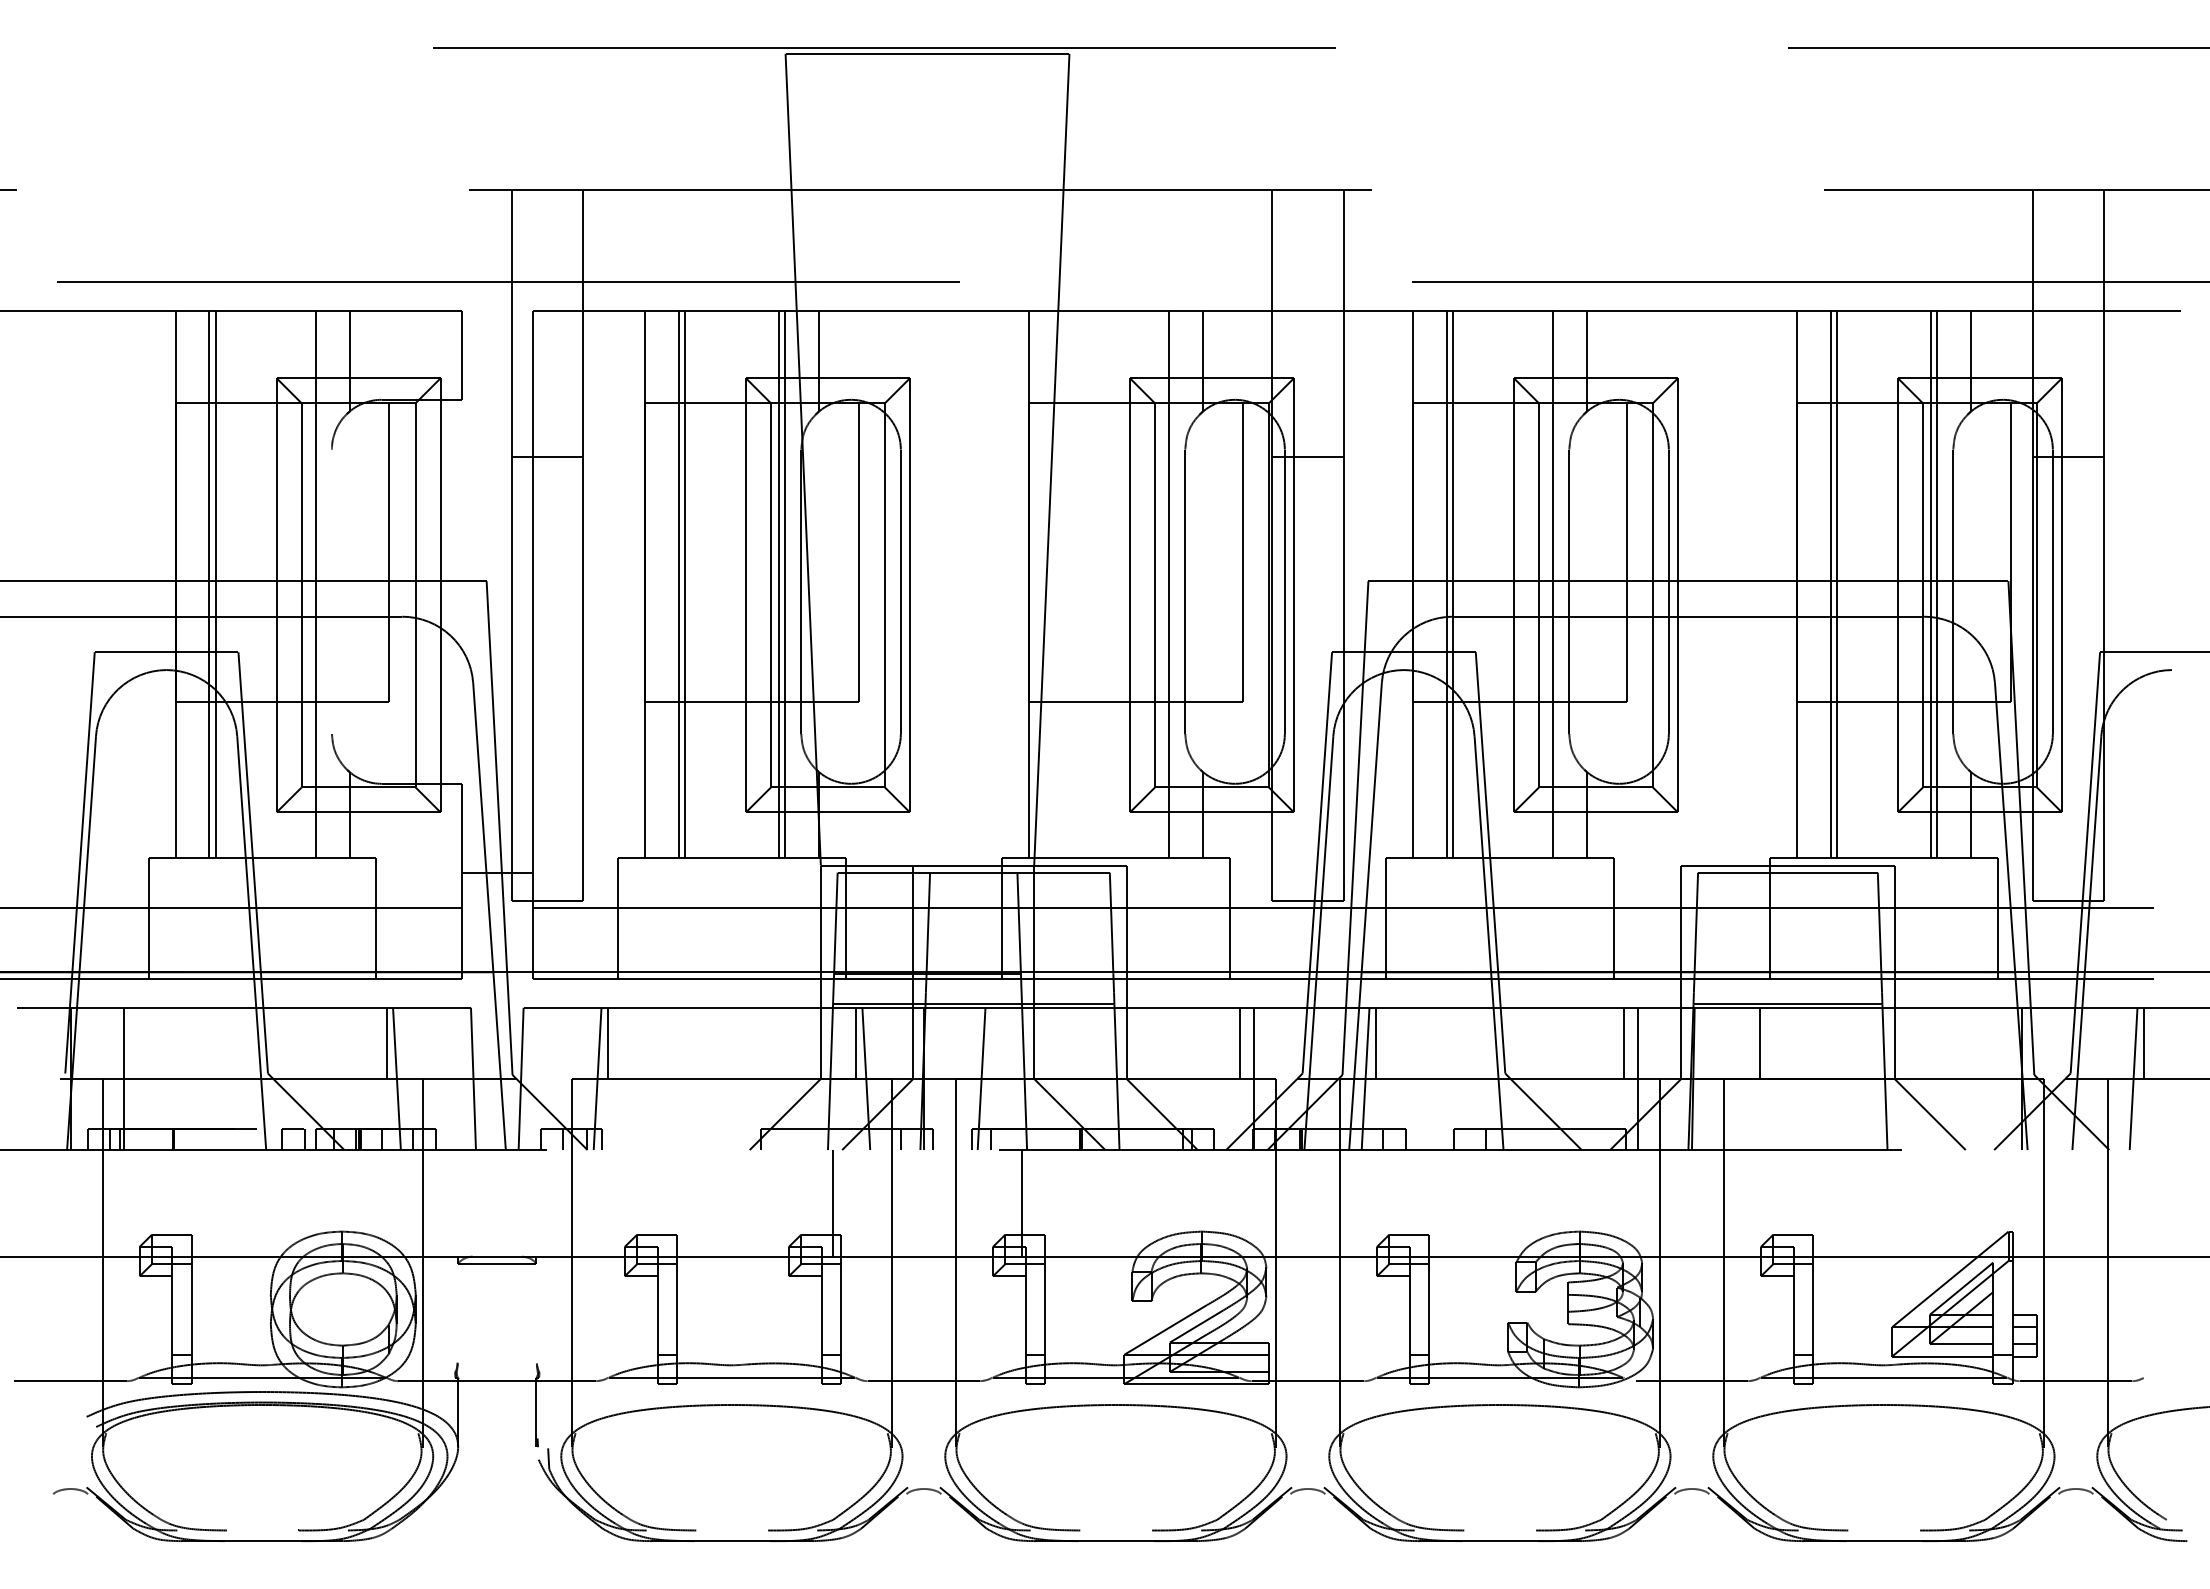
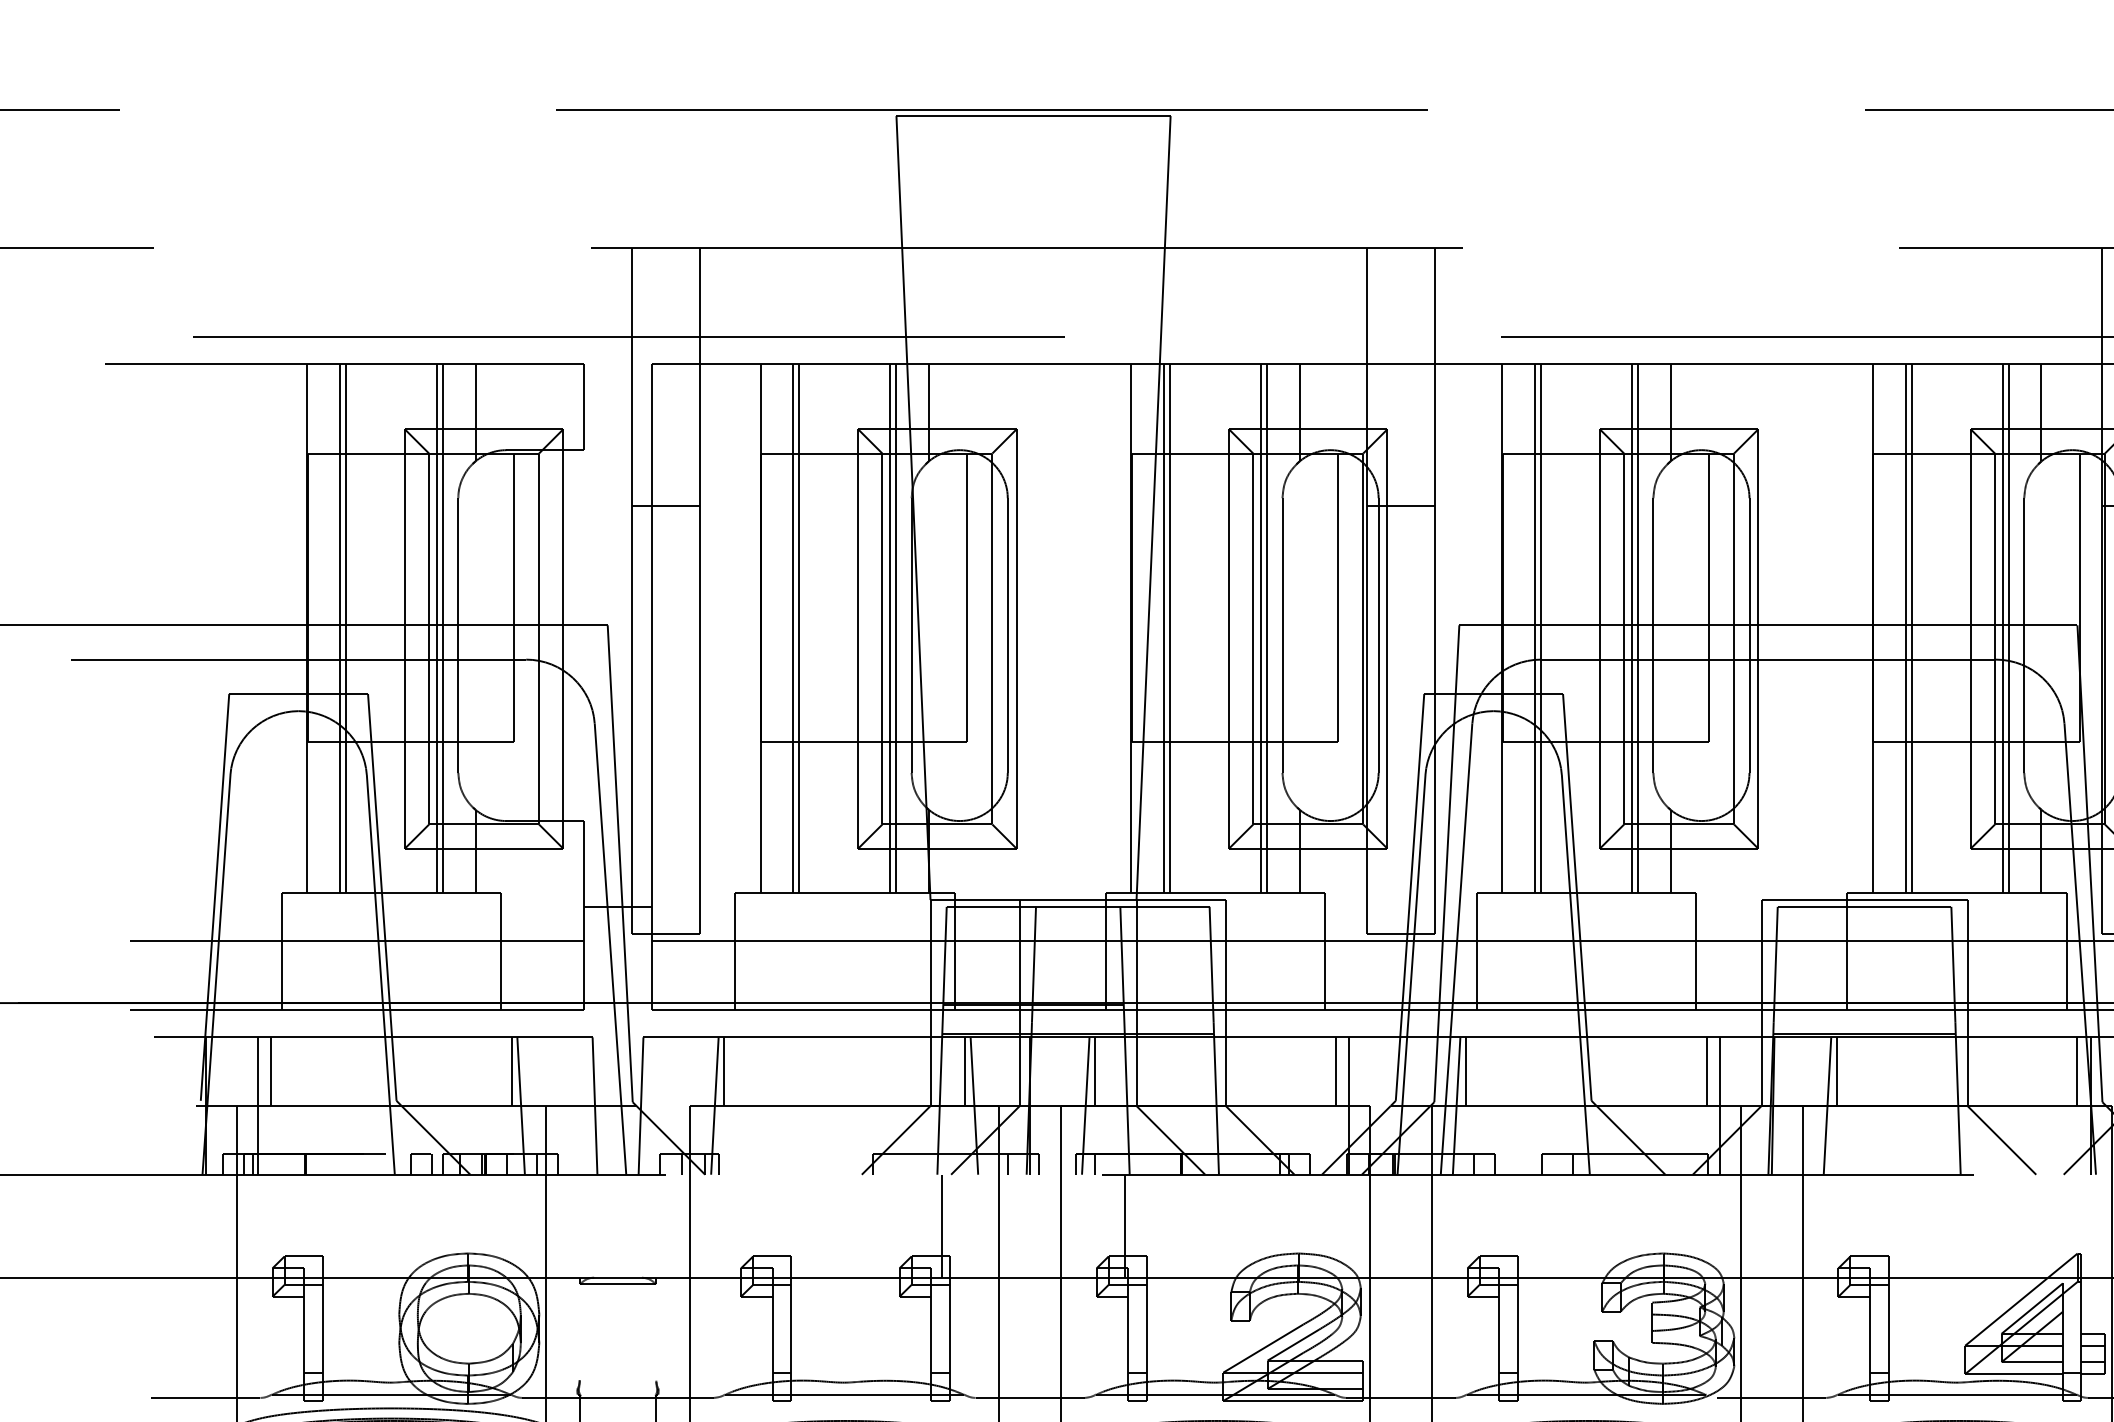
line: (309, 584) -> (436, 628), added
line: (1062, 584) -> (1163, 628), added
line: (1068, 584) -> (1169, 628), added
line: (1163, 584) -> (1261, 628), added
line: (1547, 584) -> (1632, 628), added
line: (331, 591) -> (457, 635), added
line: (138, 1042) -> (271, 1070), added
line: (991, 1042) -> (1095, 1070), added
line: (2008, 1042) -> (2077, 1070), added
line: (1749, 1078) -> (1827, 1105), added

